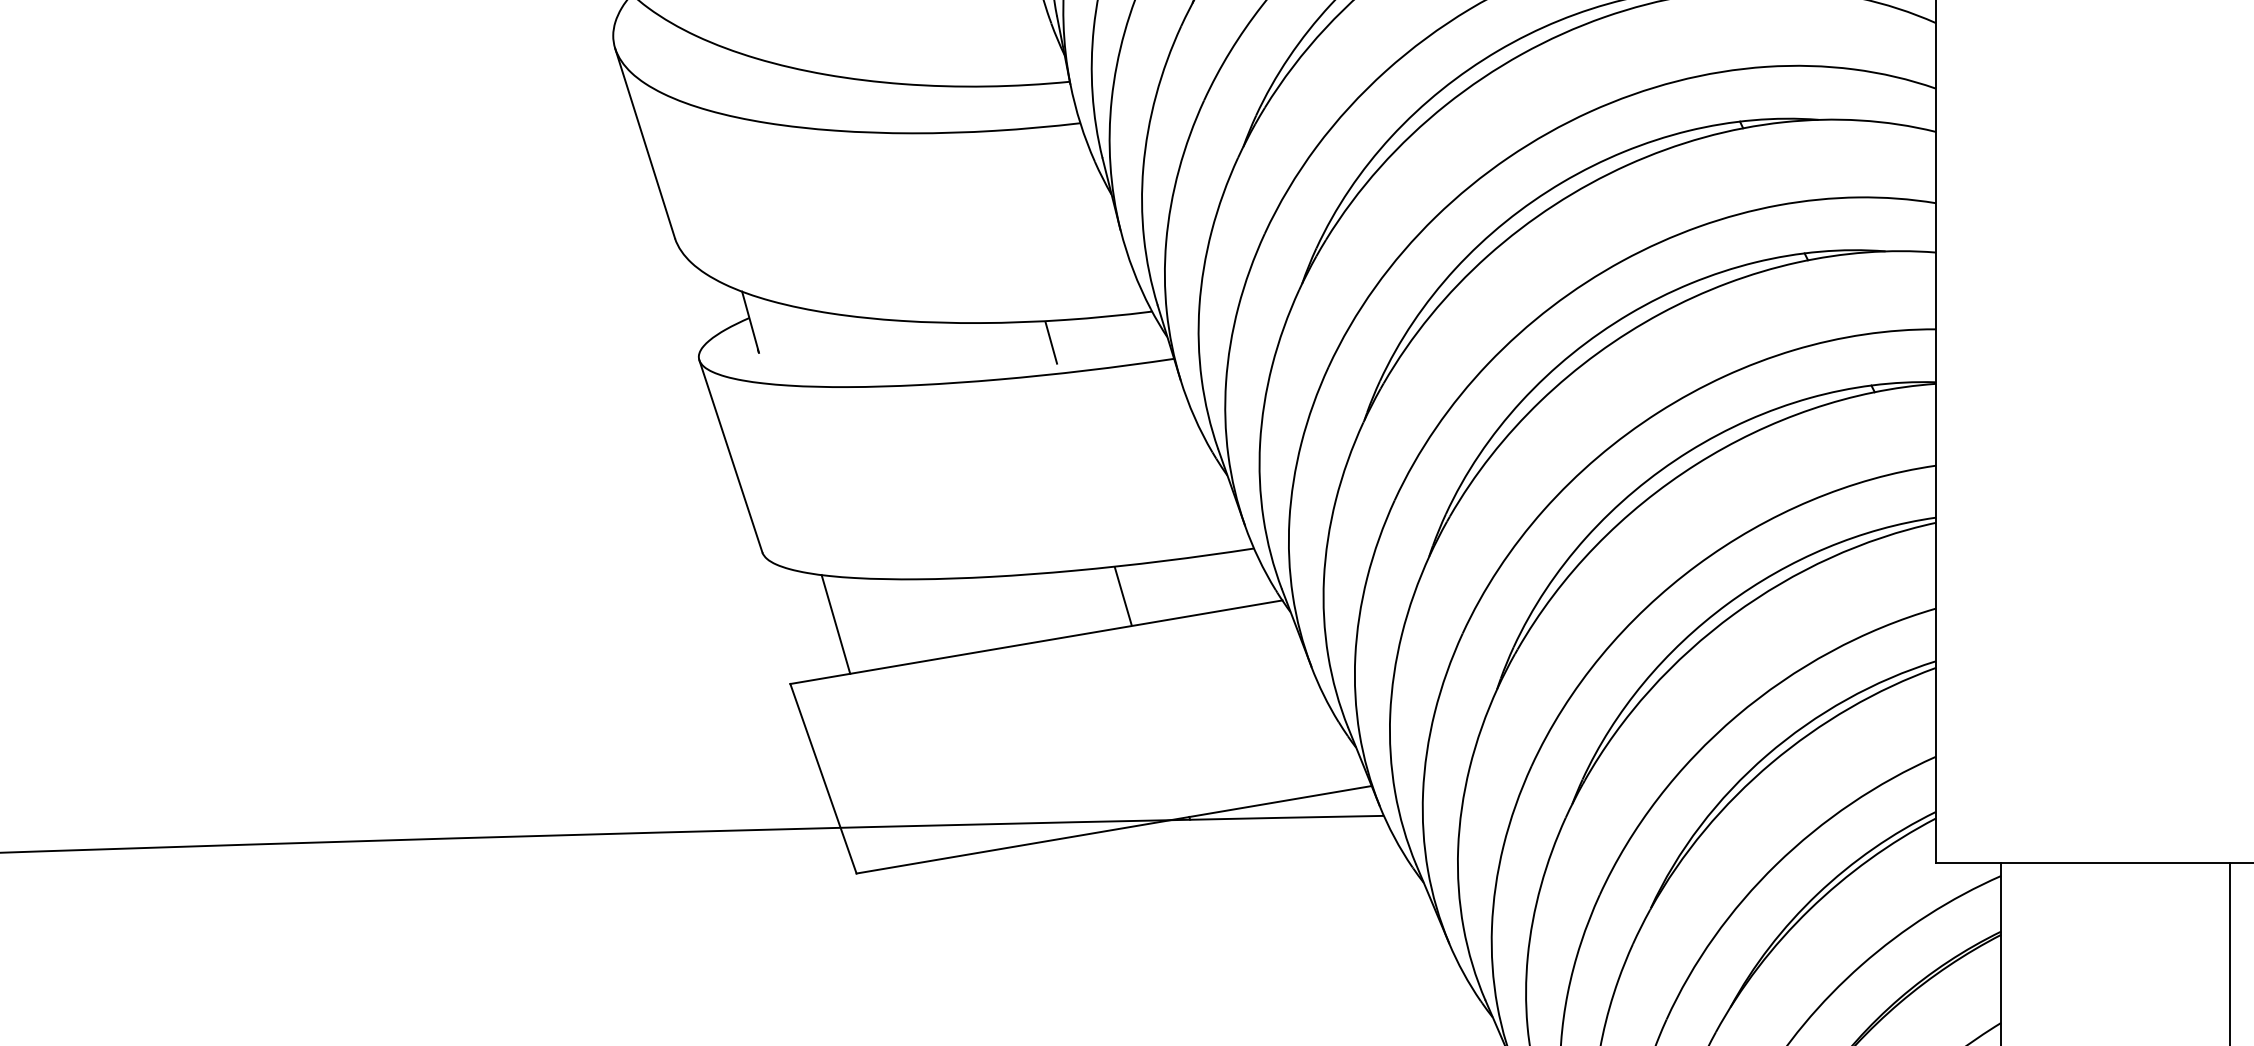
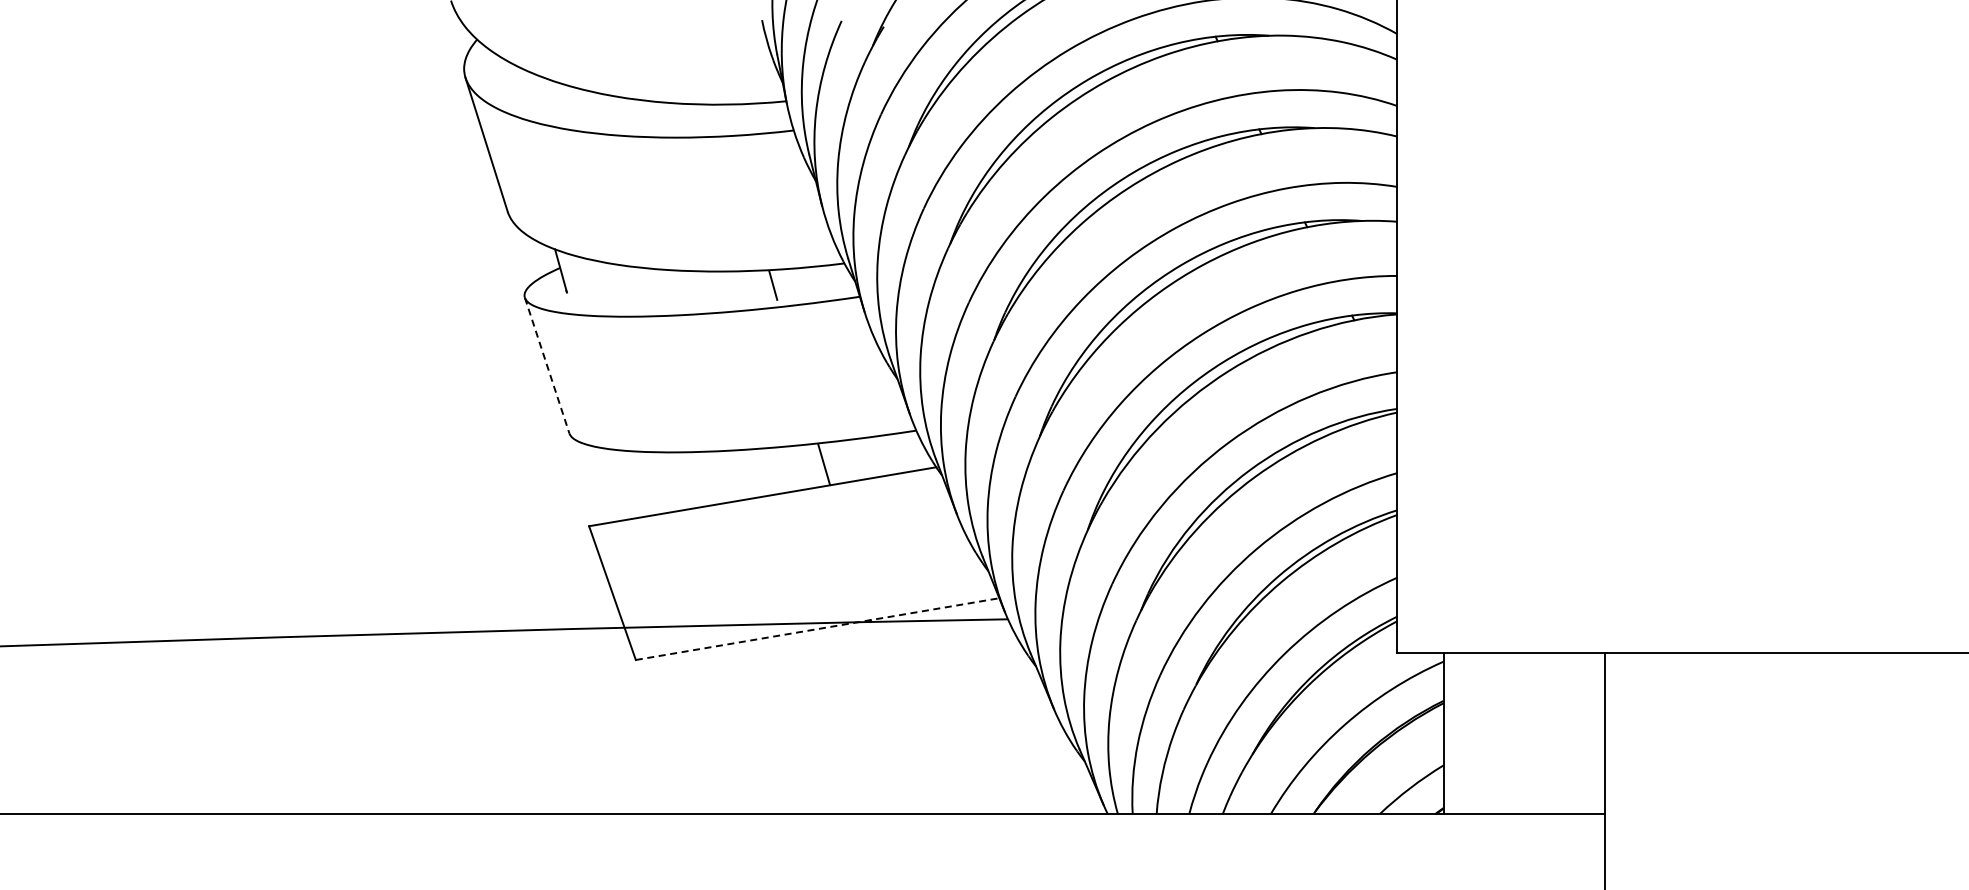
line: (731, 457) -> (547, 366), solid -> dashed
line: (836, 624) -> (621, 484), removed
line: (1115, 830) -> (818, 629), solid -> dashed

